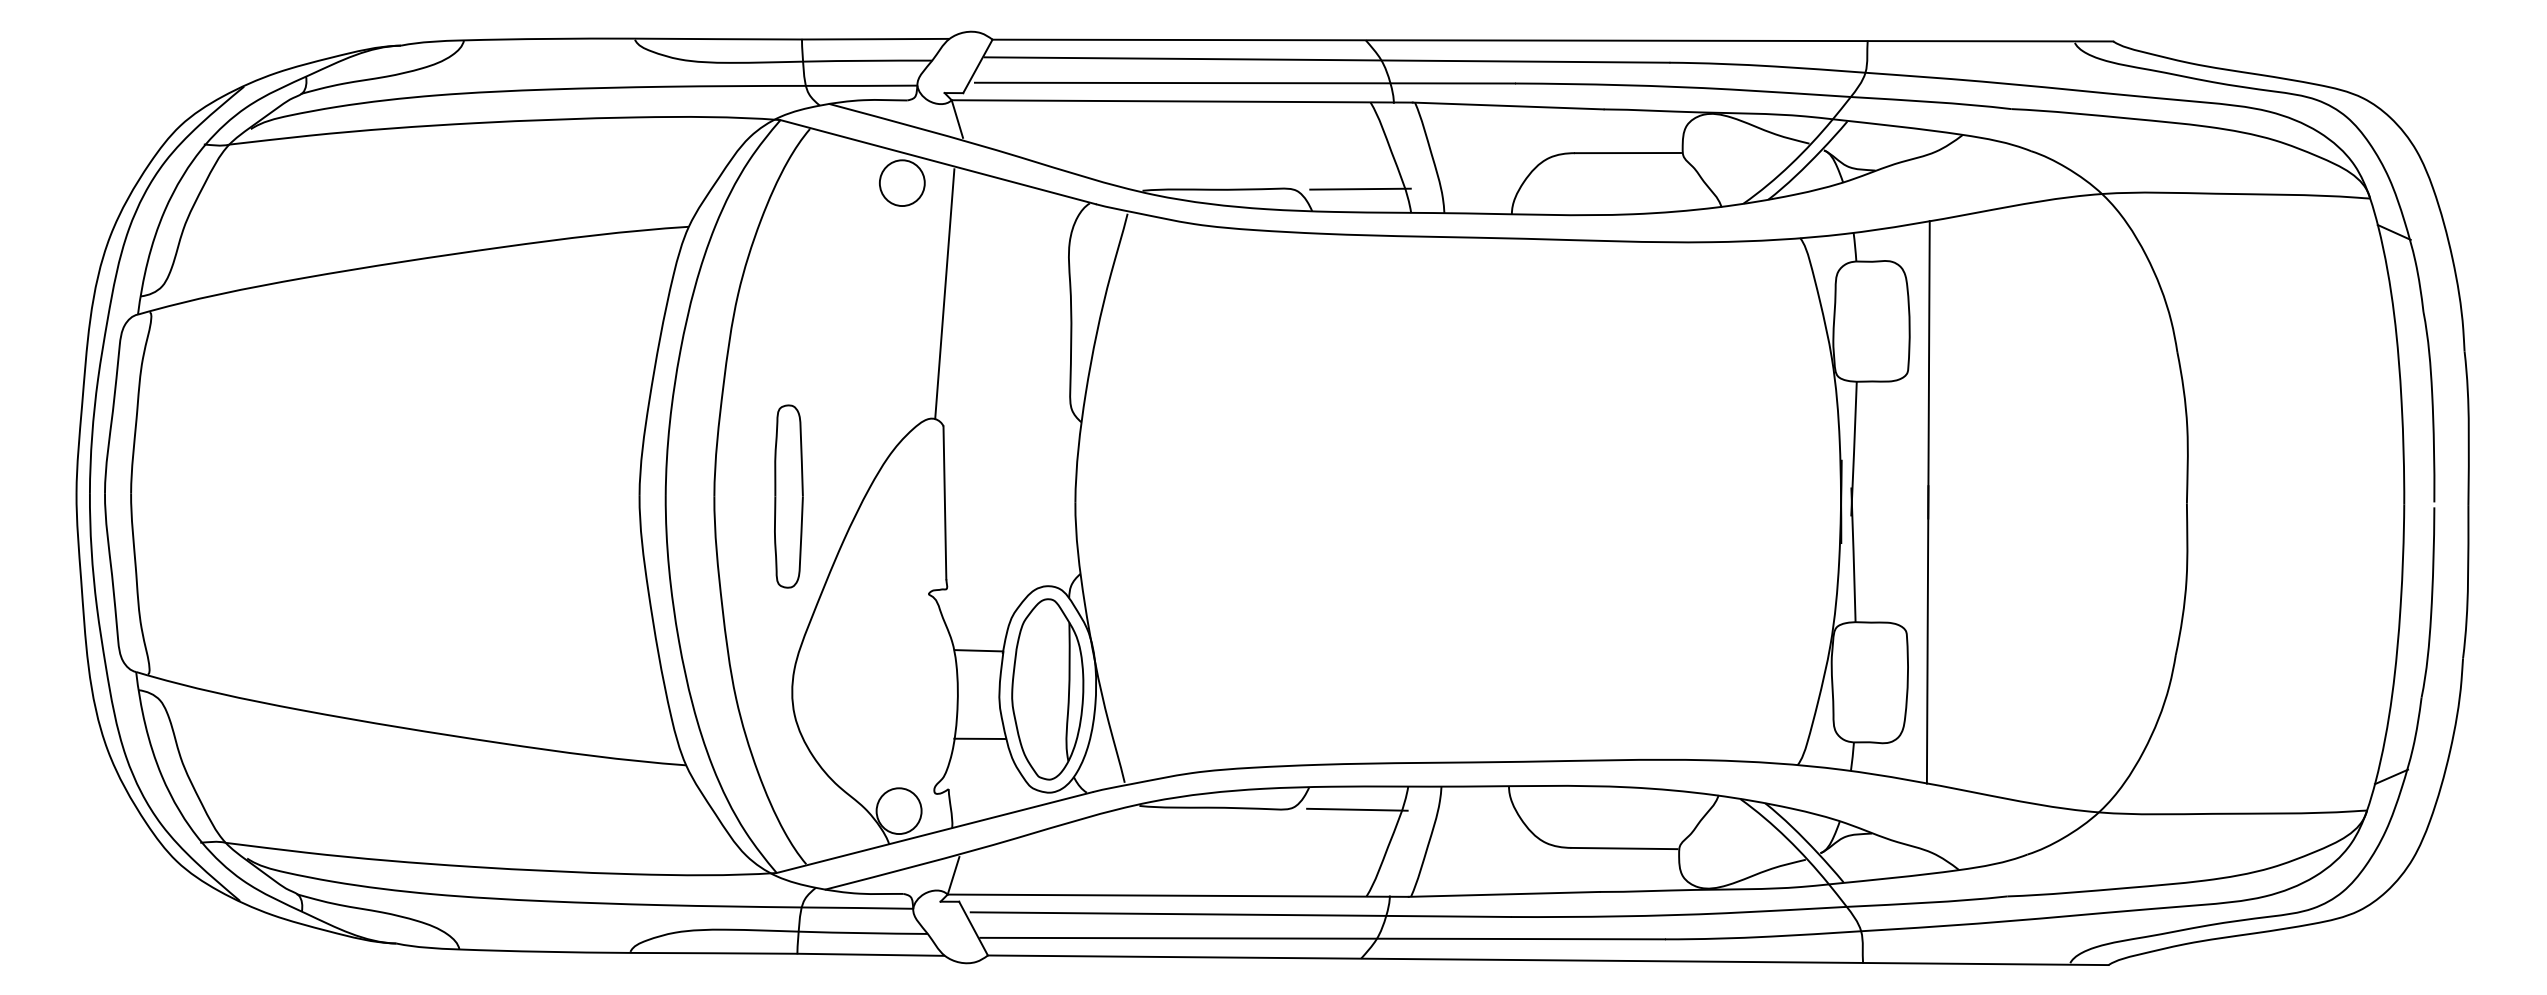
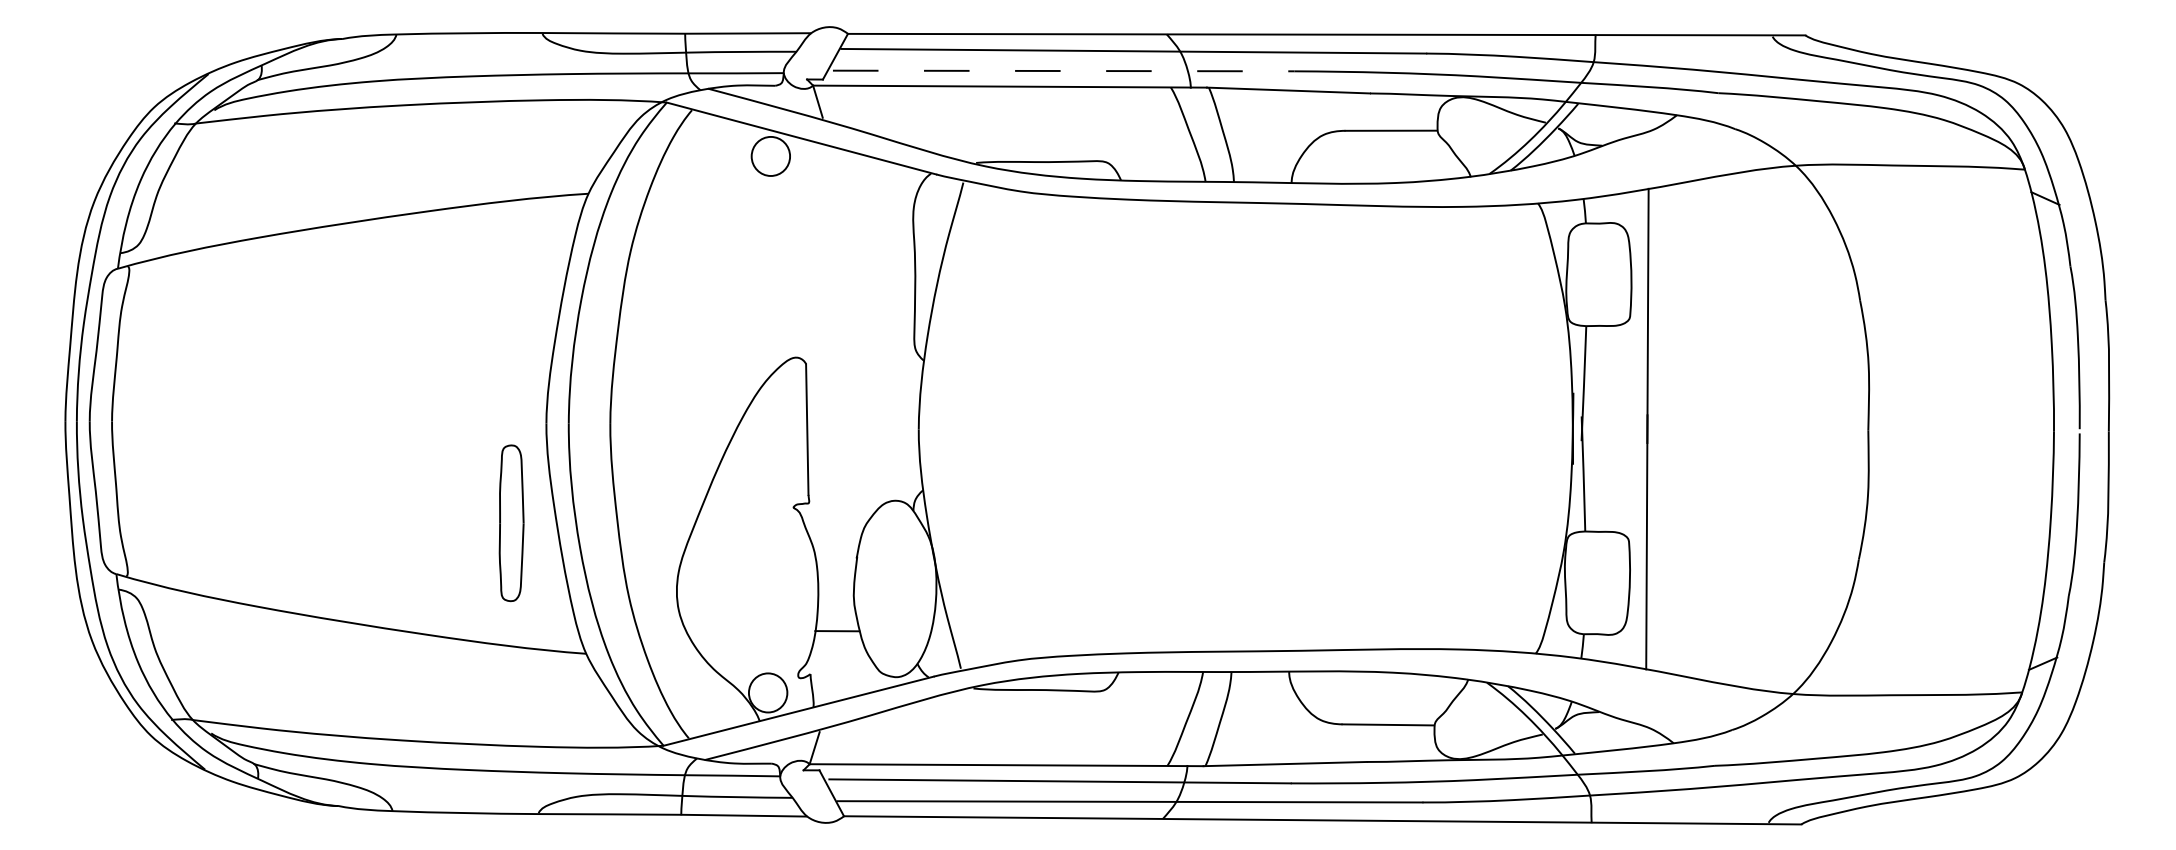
line: (1245, 83) -> (1064, 71), solid -> dashed
line: (1360, 188) -> (1162, 161), removed
line: (944, 294) -> (806, 251), removed
part: (788, 496) -> (511, 523), moved
line: (978, 650) -> (835, 555), removed
part: (1047, 689) -> (894, 589), removed
line: (1357, 809) -> (1159, 691), removed

